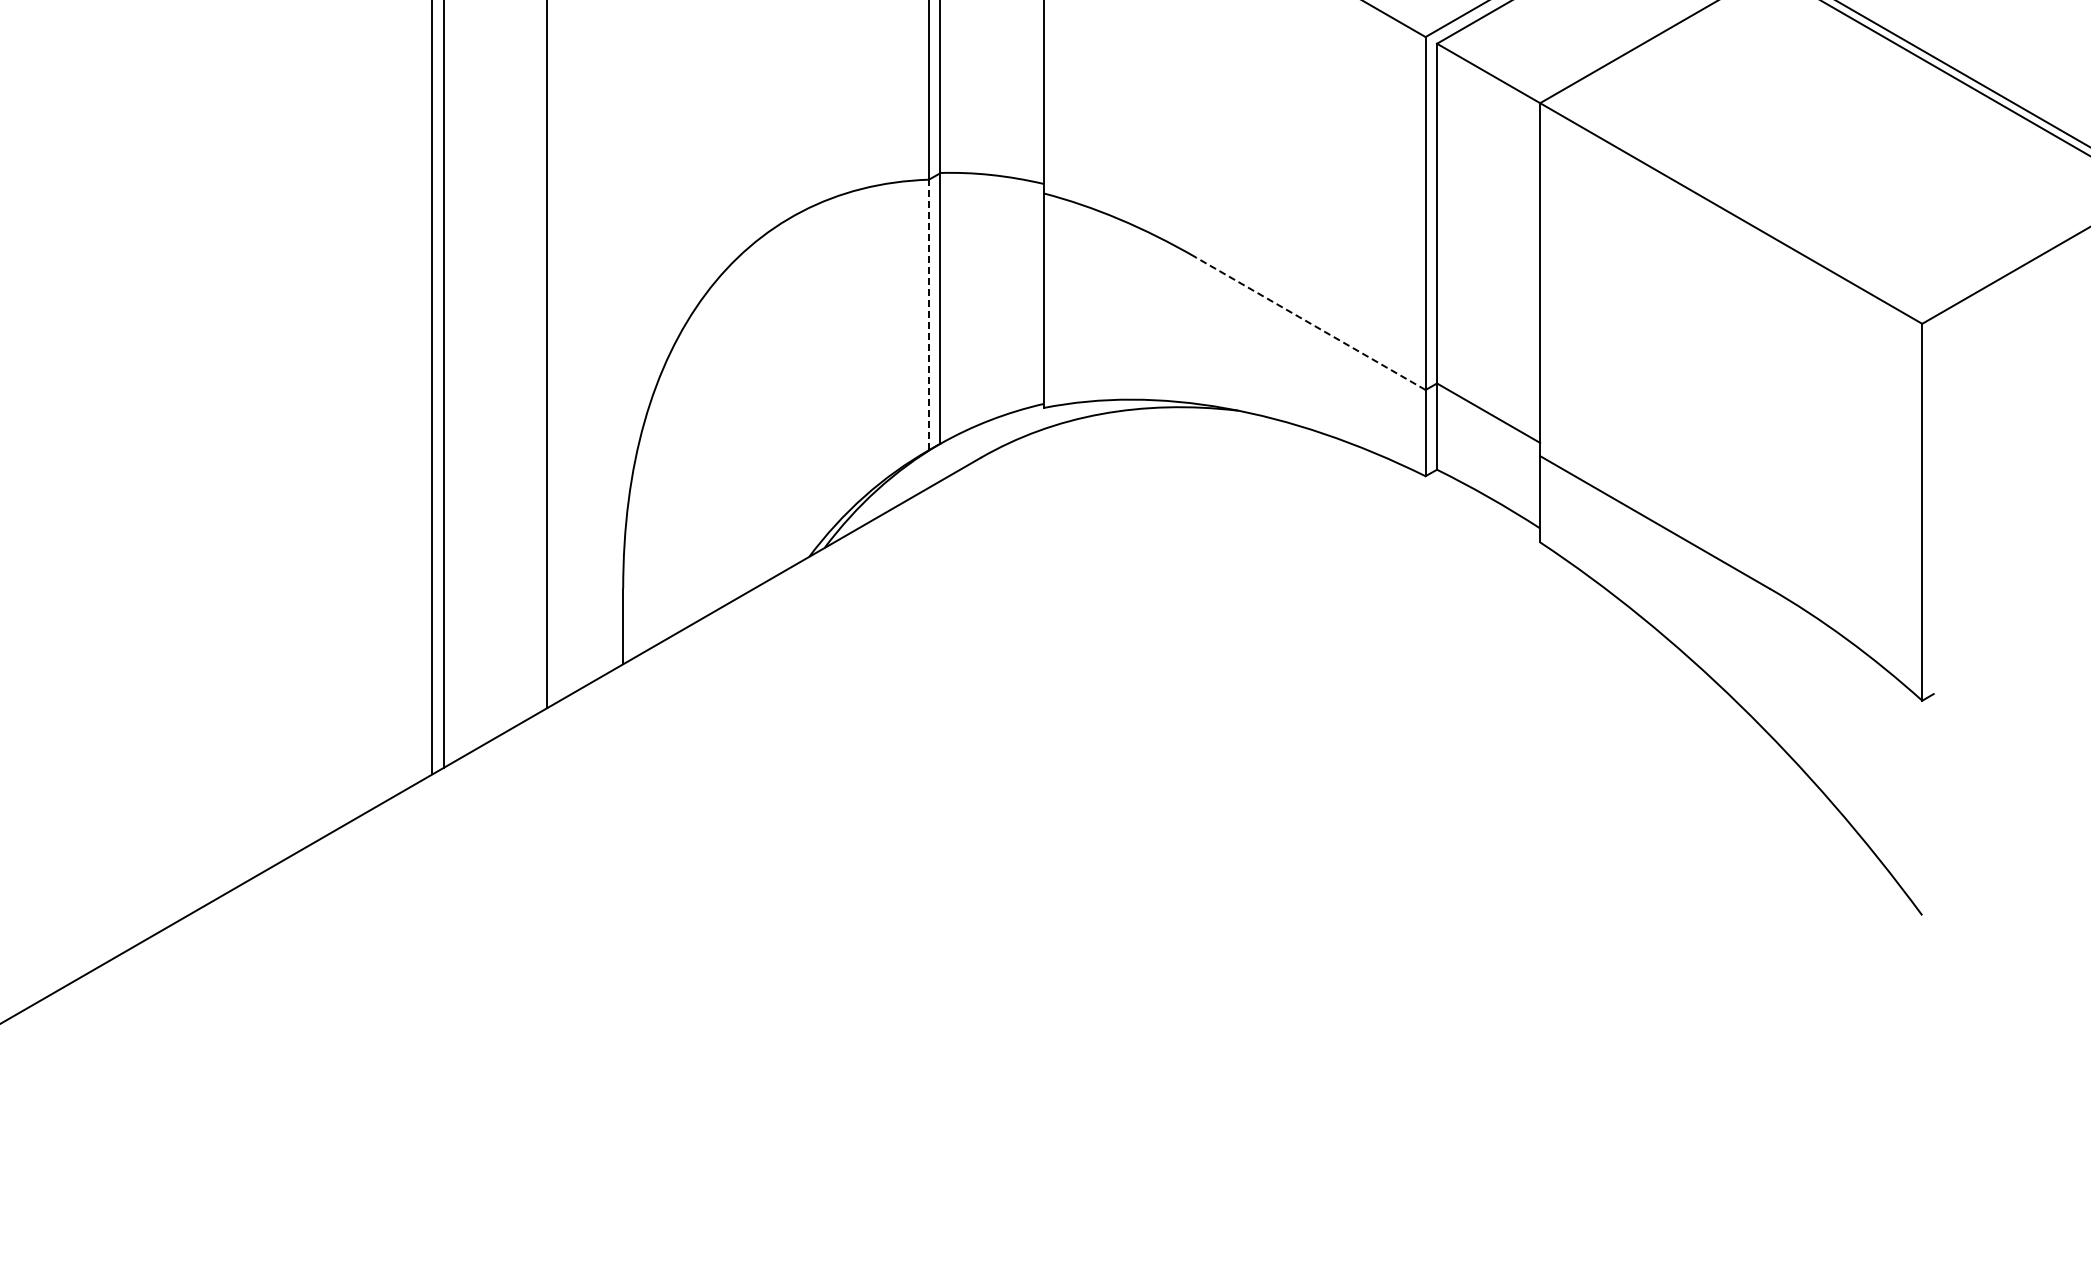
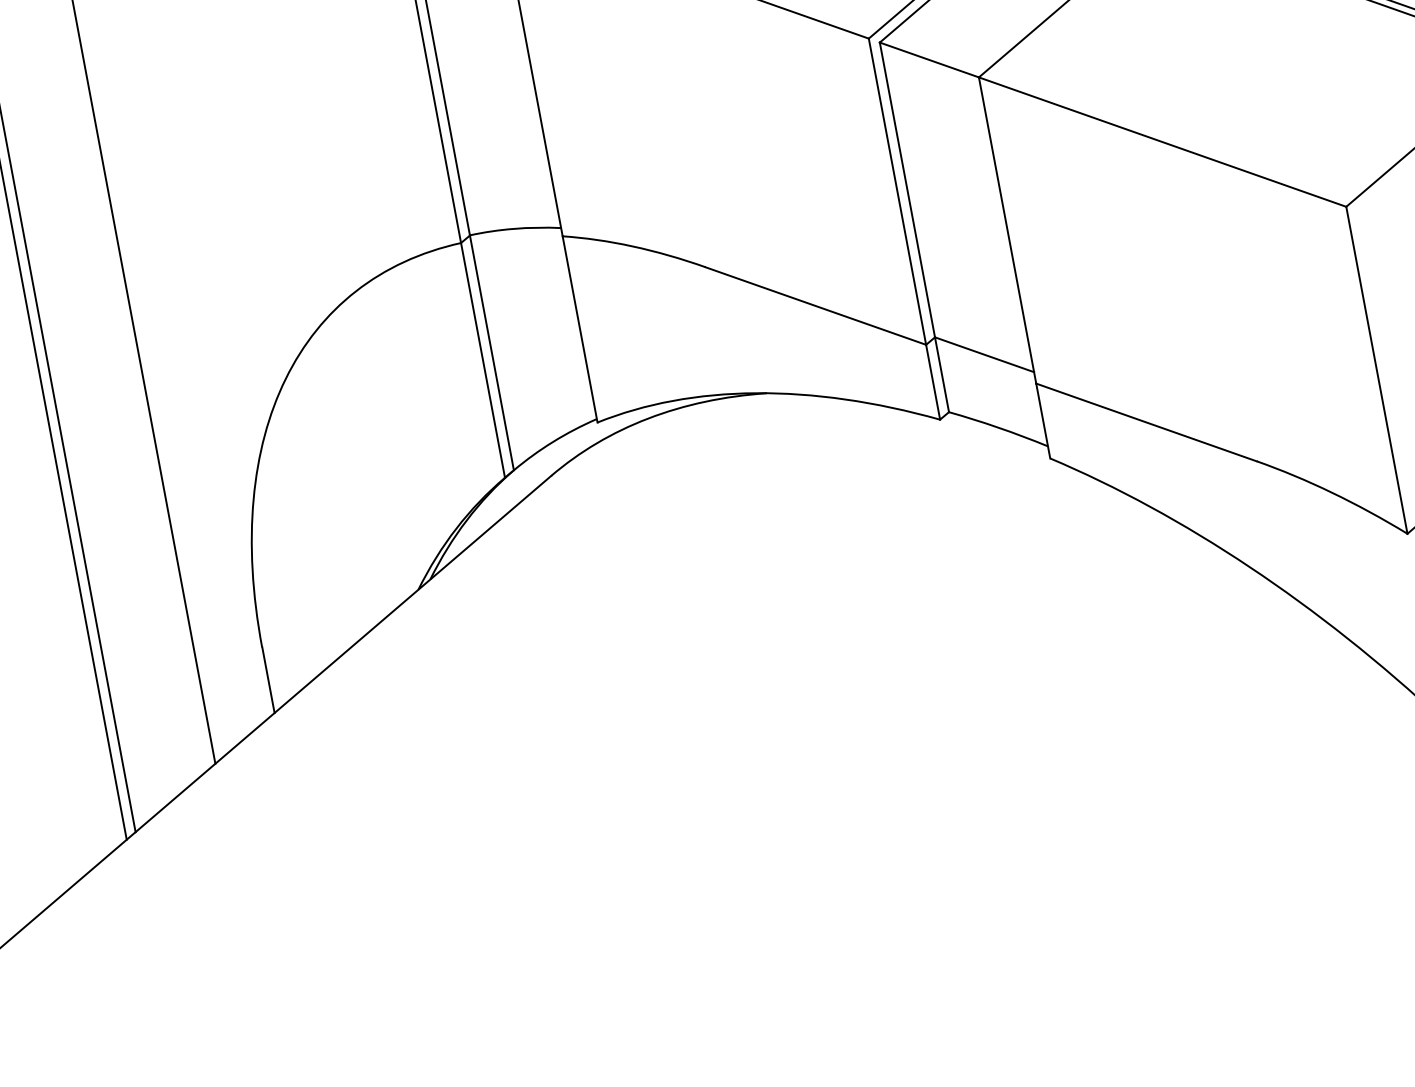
line: (928, 314) -> (482, 360), dashed -> solid
line: (1310, 323) -> (815, 305), dashed -> solid

